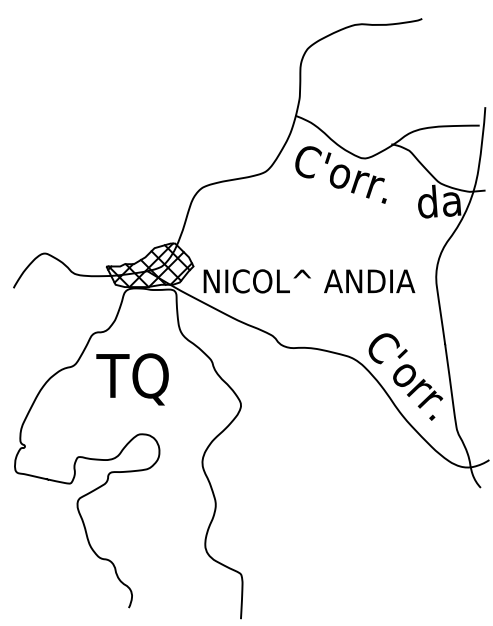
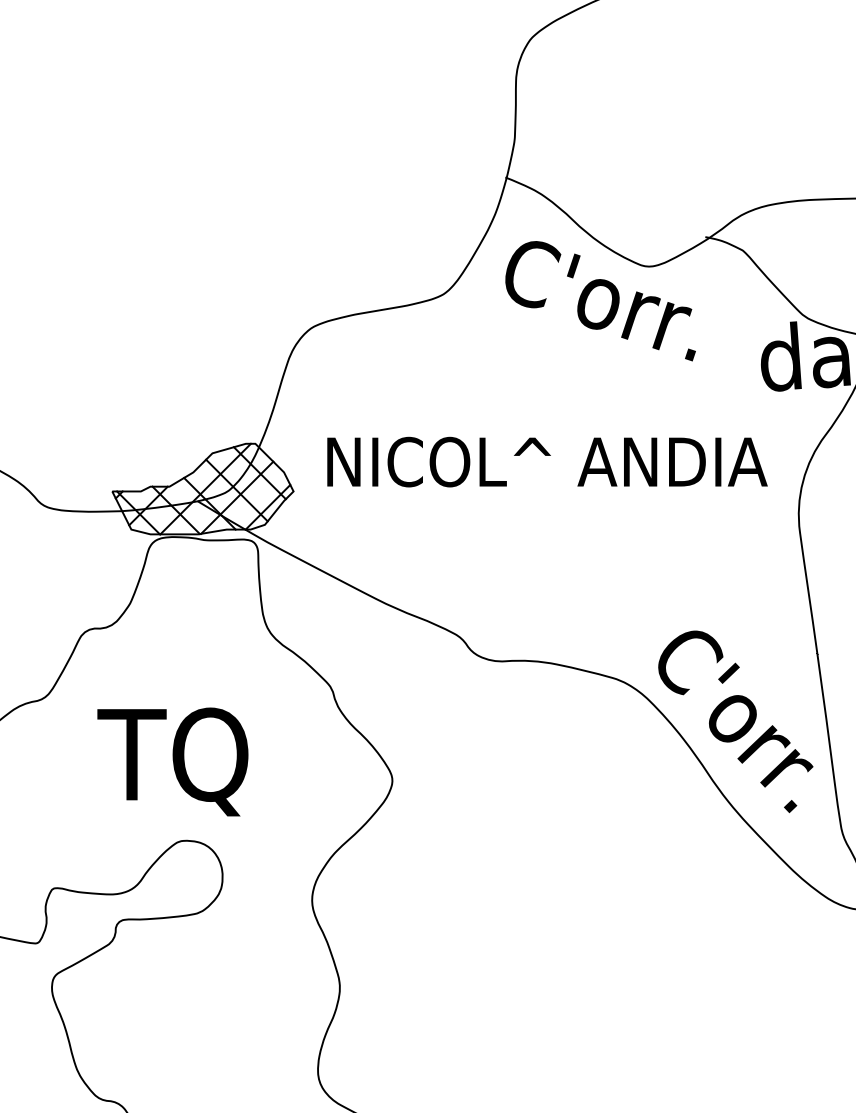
text: (309, 281) -> (547, 462), moved
text: (132, 379) -> (172, 762), moved

